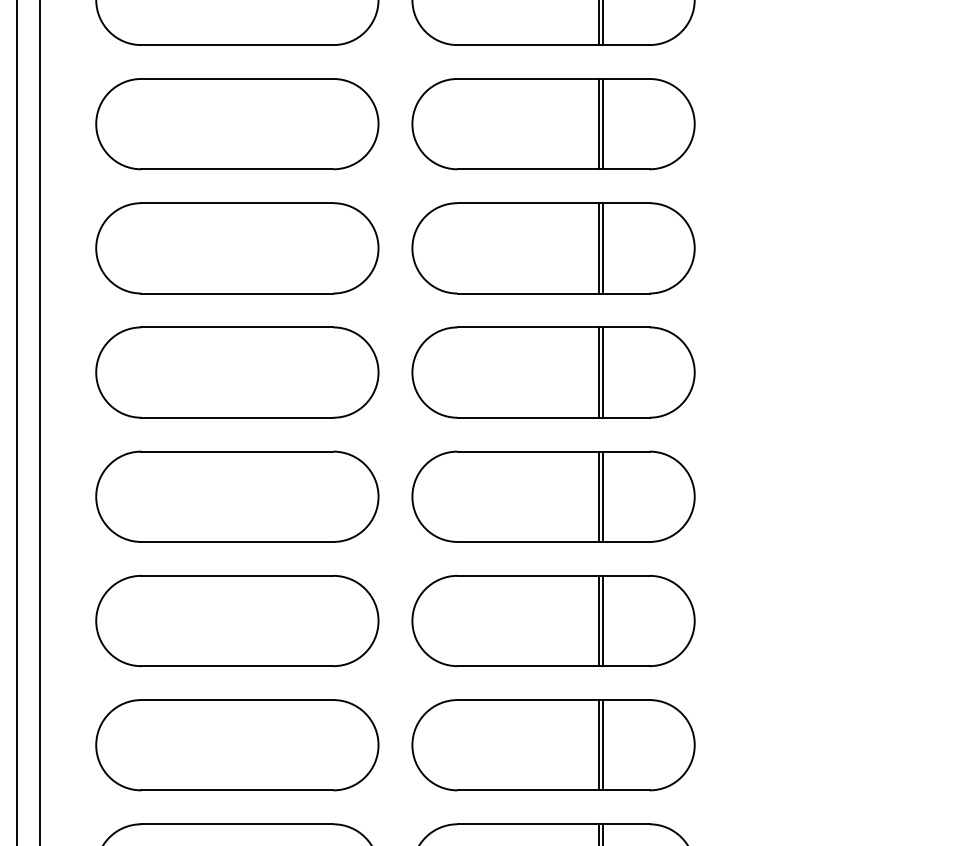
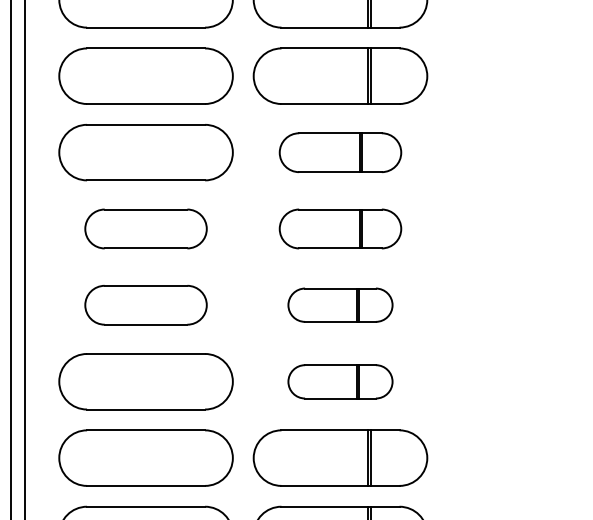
part: (553, 248) -> (340, 152), size x0.7
part: (236, 371) -> (145, 228), size x0.7
part: (553, 371) -> (340, 228), size x0.7
part: (236, 495) -> (145, 304), size x0.7
part: (553, 495) -> (340, 304), size x0.6
part: (553, 620) -> (340, 381), size x0.6

